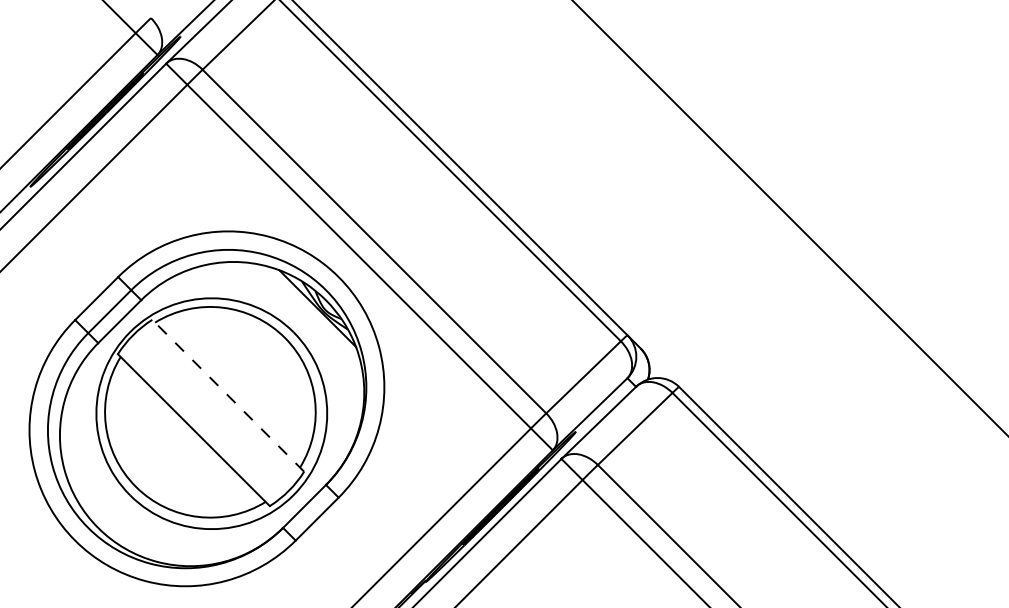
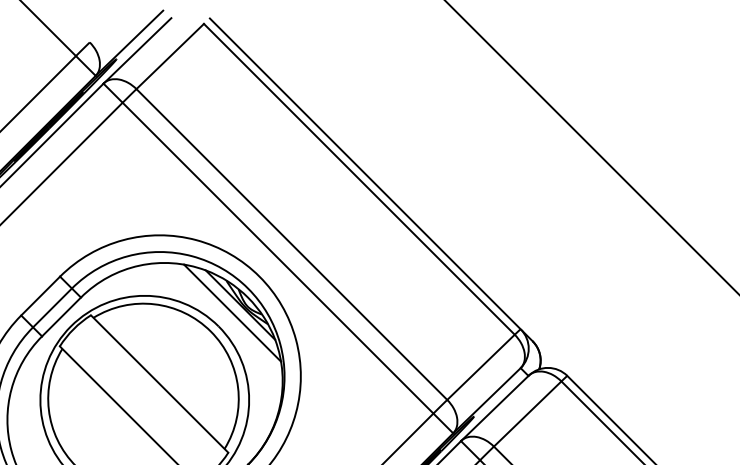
line: (308, 317) -> (232, 313), added
line: (227, 395) -> (158, 383), dashed -> solid

